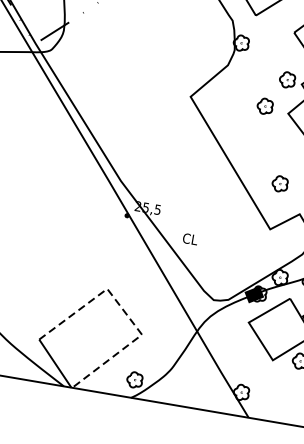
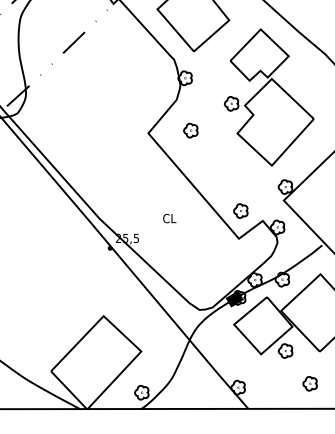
part: (264, 106) -> (190, 130), moved
part: (279, 183) -> (240, 210), moved
text: (190, 239) -> (169, 218), moved
line: (125, 312) -> (123, 334), dashed -> solid

